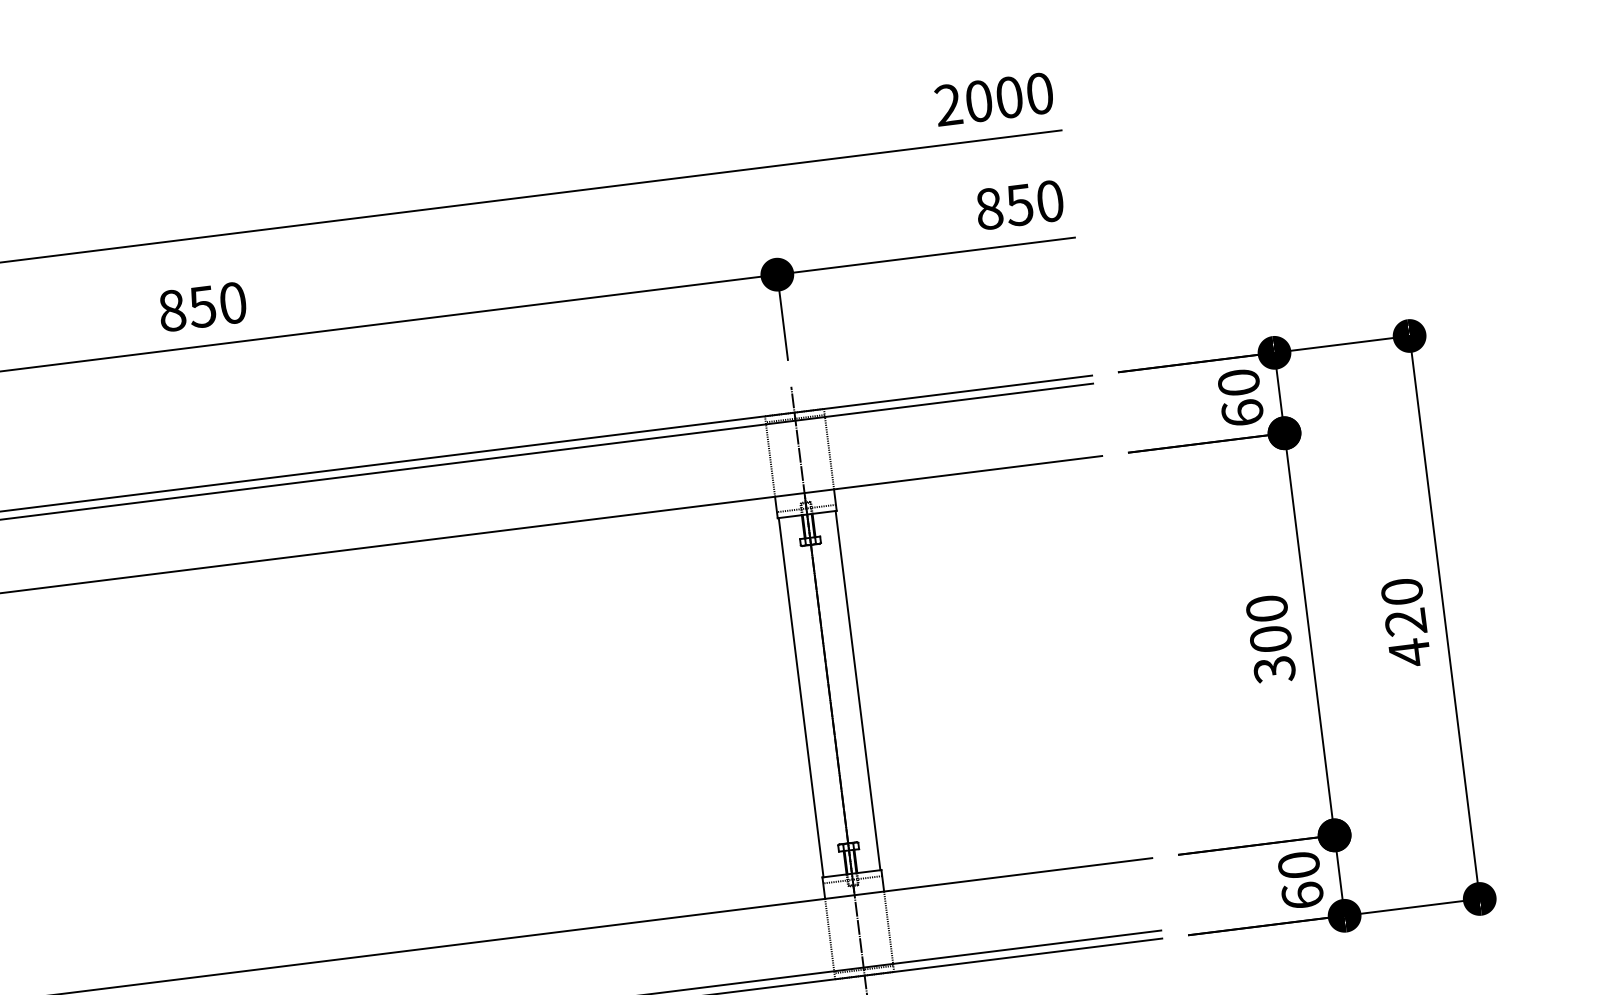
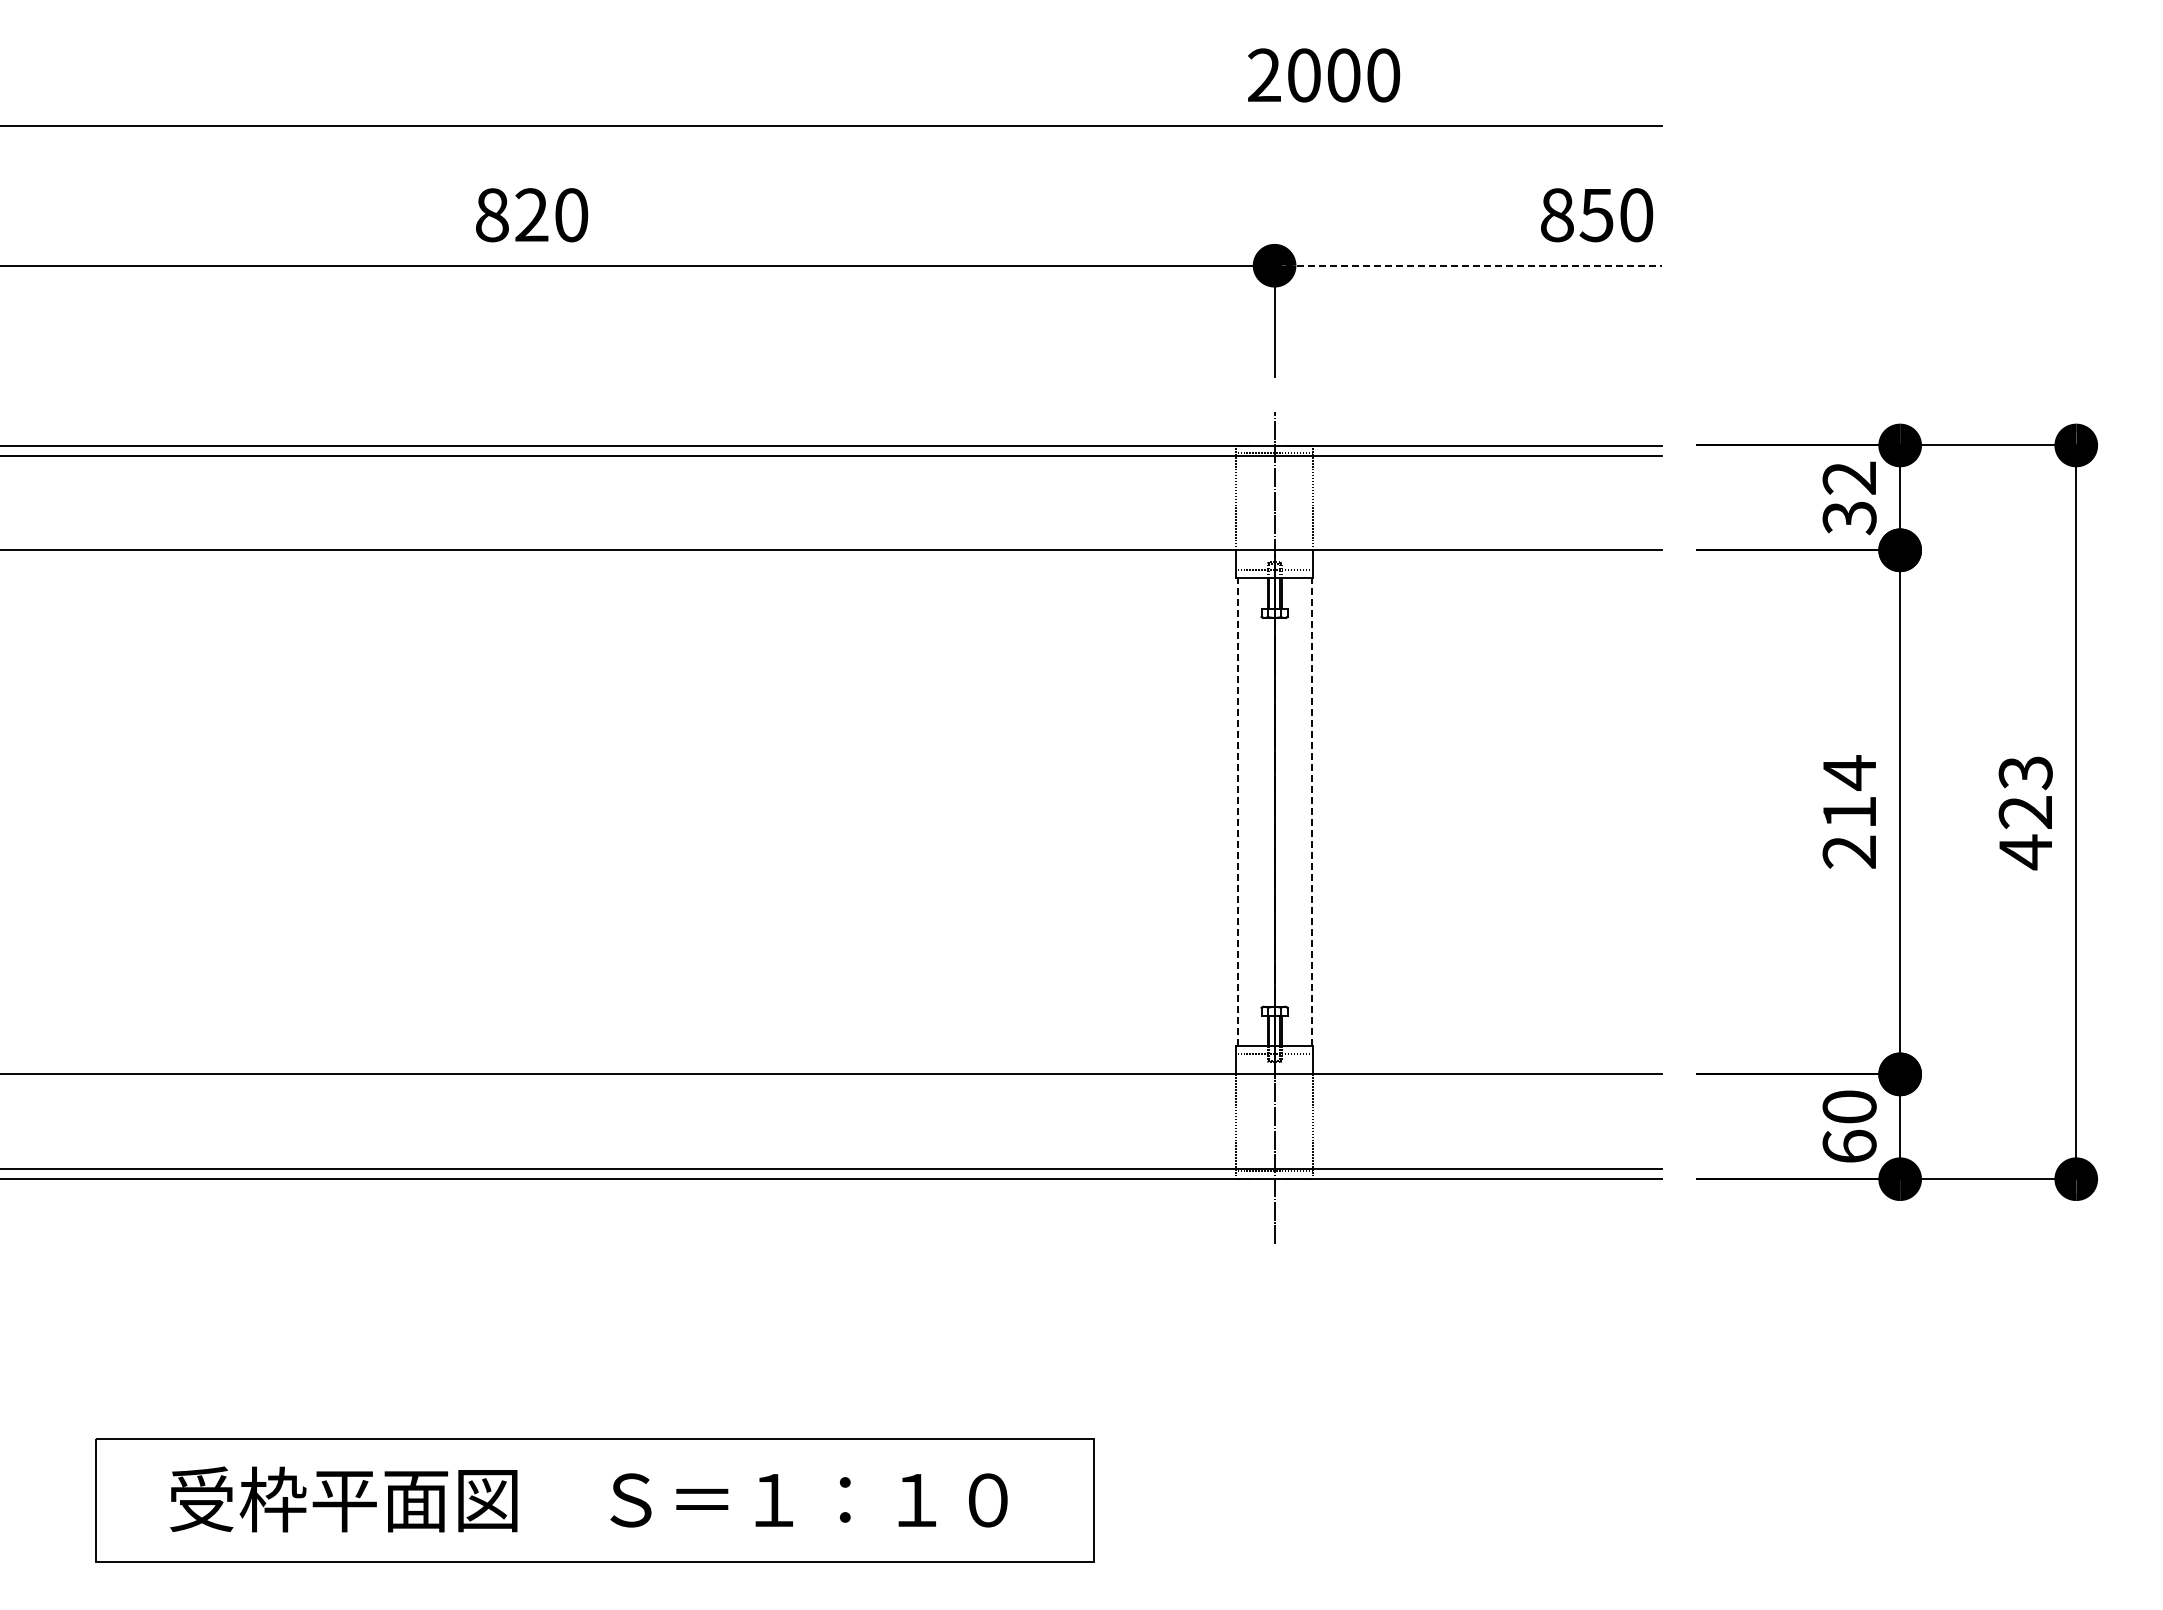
text: (994, 99) -> (1324, 75), moved
line: (926, 255) -> (1468, 265), solid -> dashed
text: (202, 307) -> (531, 215), 850 -> 820
text: (1240, 398) -> (1849, 498), 60 -> 32
text: (1402, 592) -> (2025, 773), 420 -> 423
text: (1270, 639) -> (1849, 812), 300 -> 214
line: (857, 689) -> (1311, 811), solid -> dashed
line: (801, 697) -> (1237, 811), solid -> dashed

